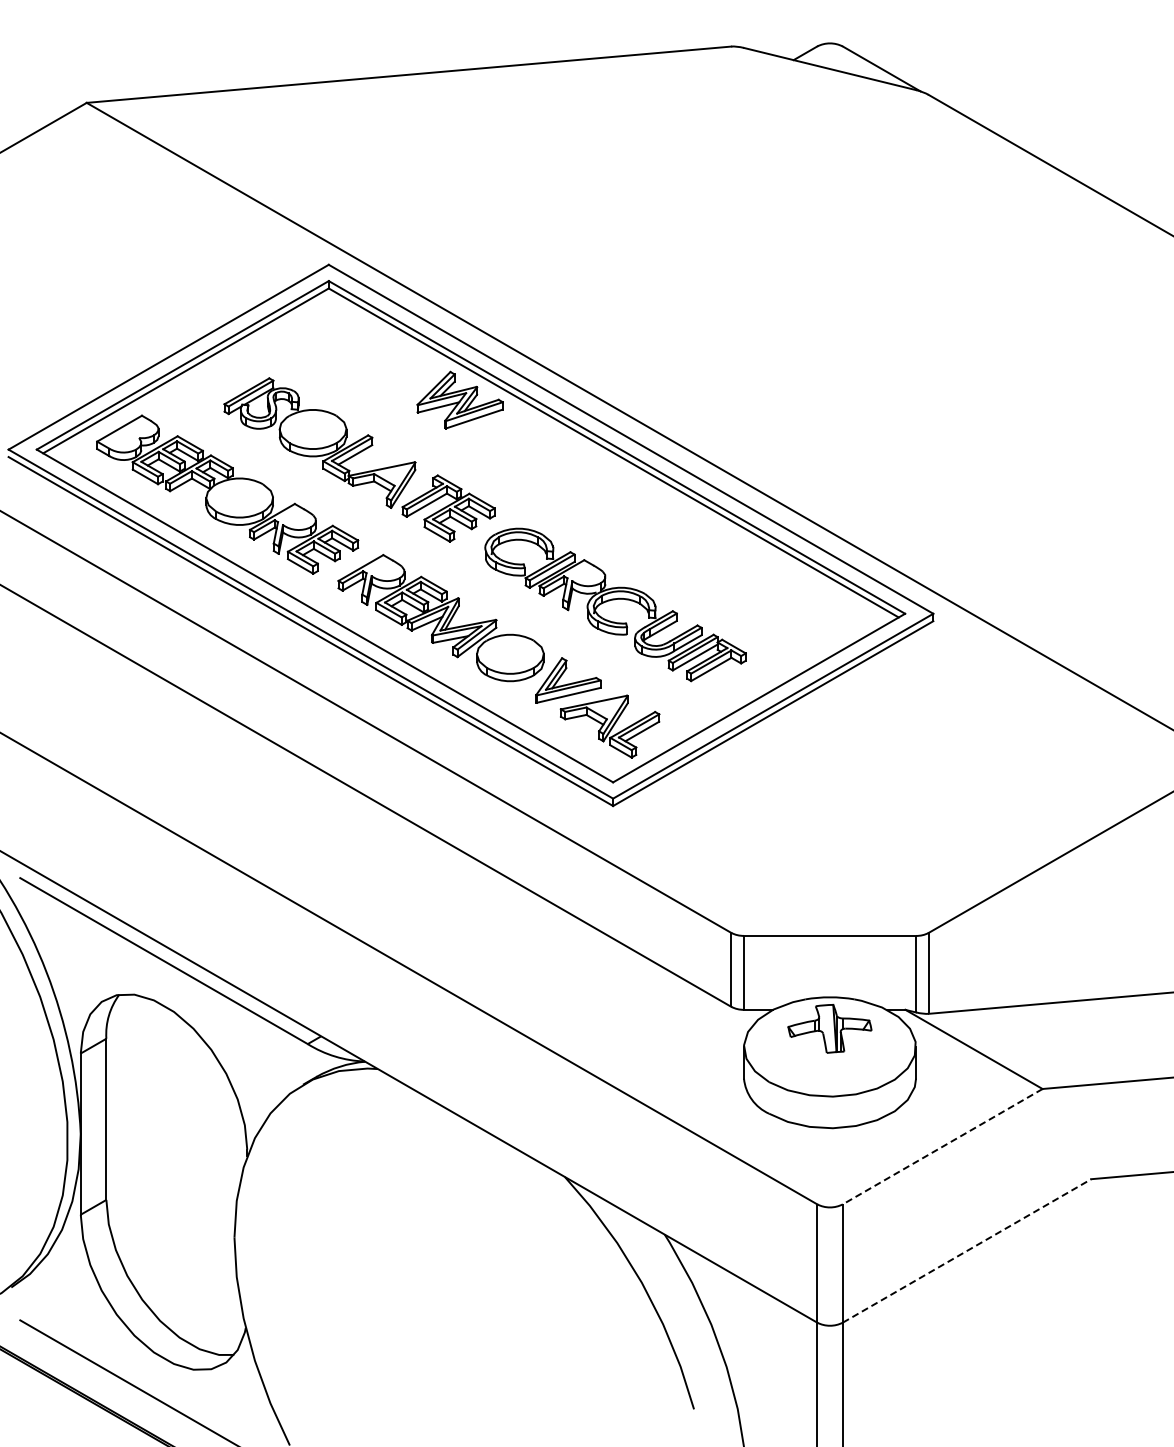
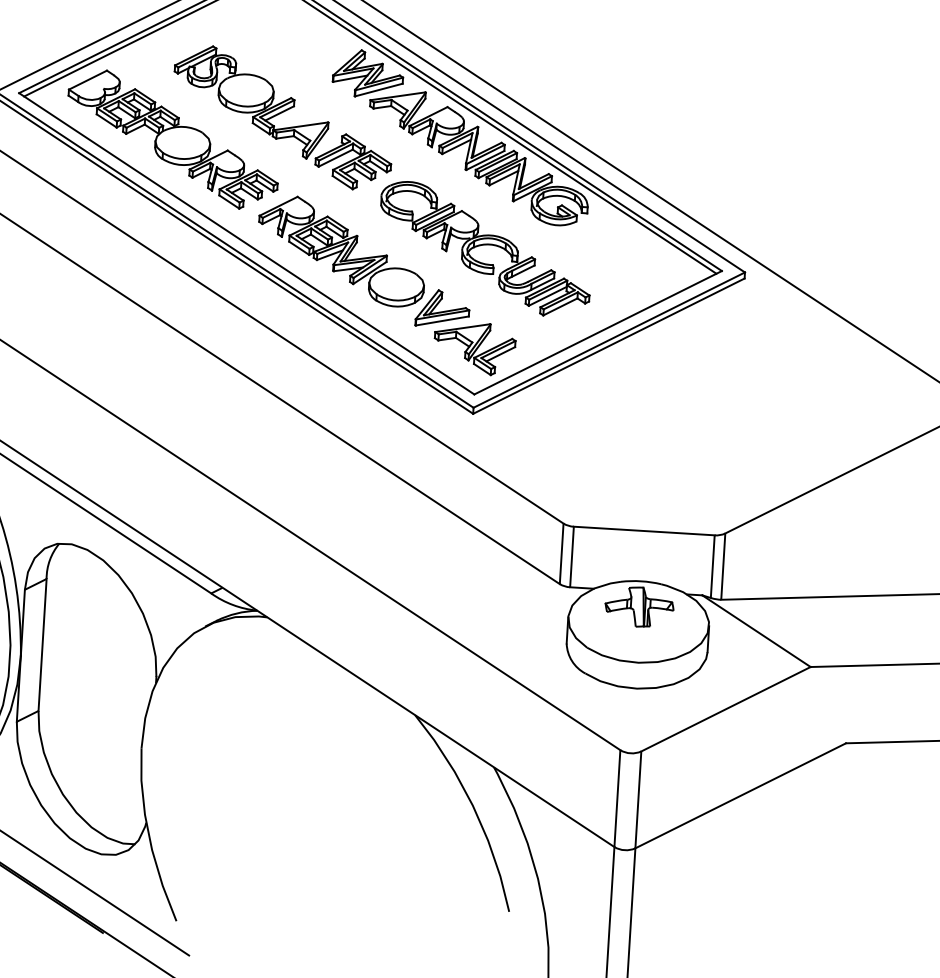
part: (600, 494) -> (478, 158), added
line: (942, 1146) -> (725, 709), dashed -> solid
line: (967, 1250) -> (741, 795), dashed -> solid

